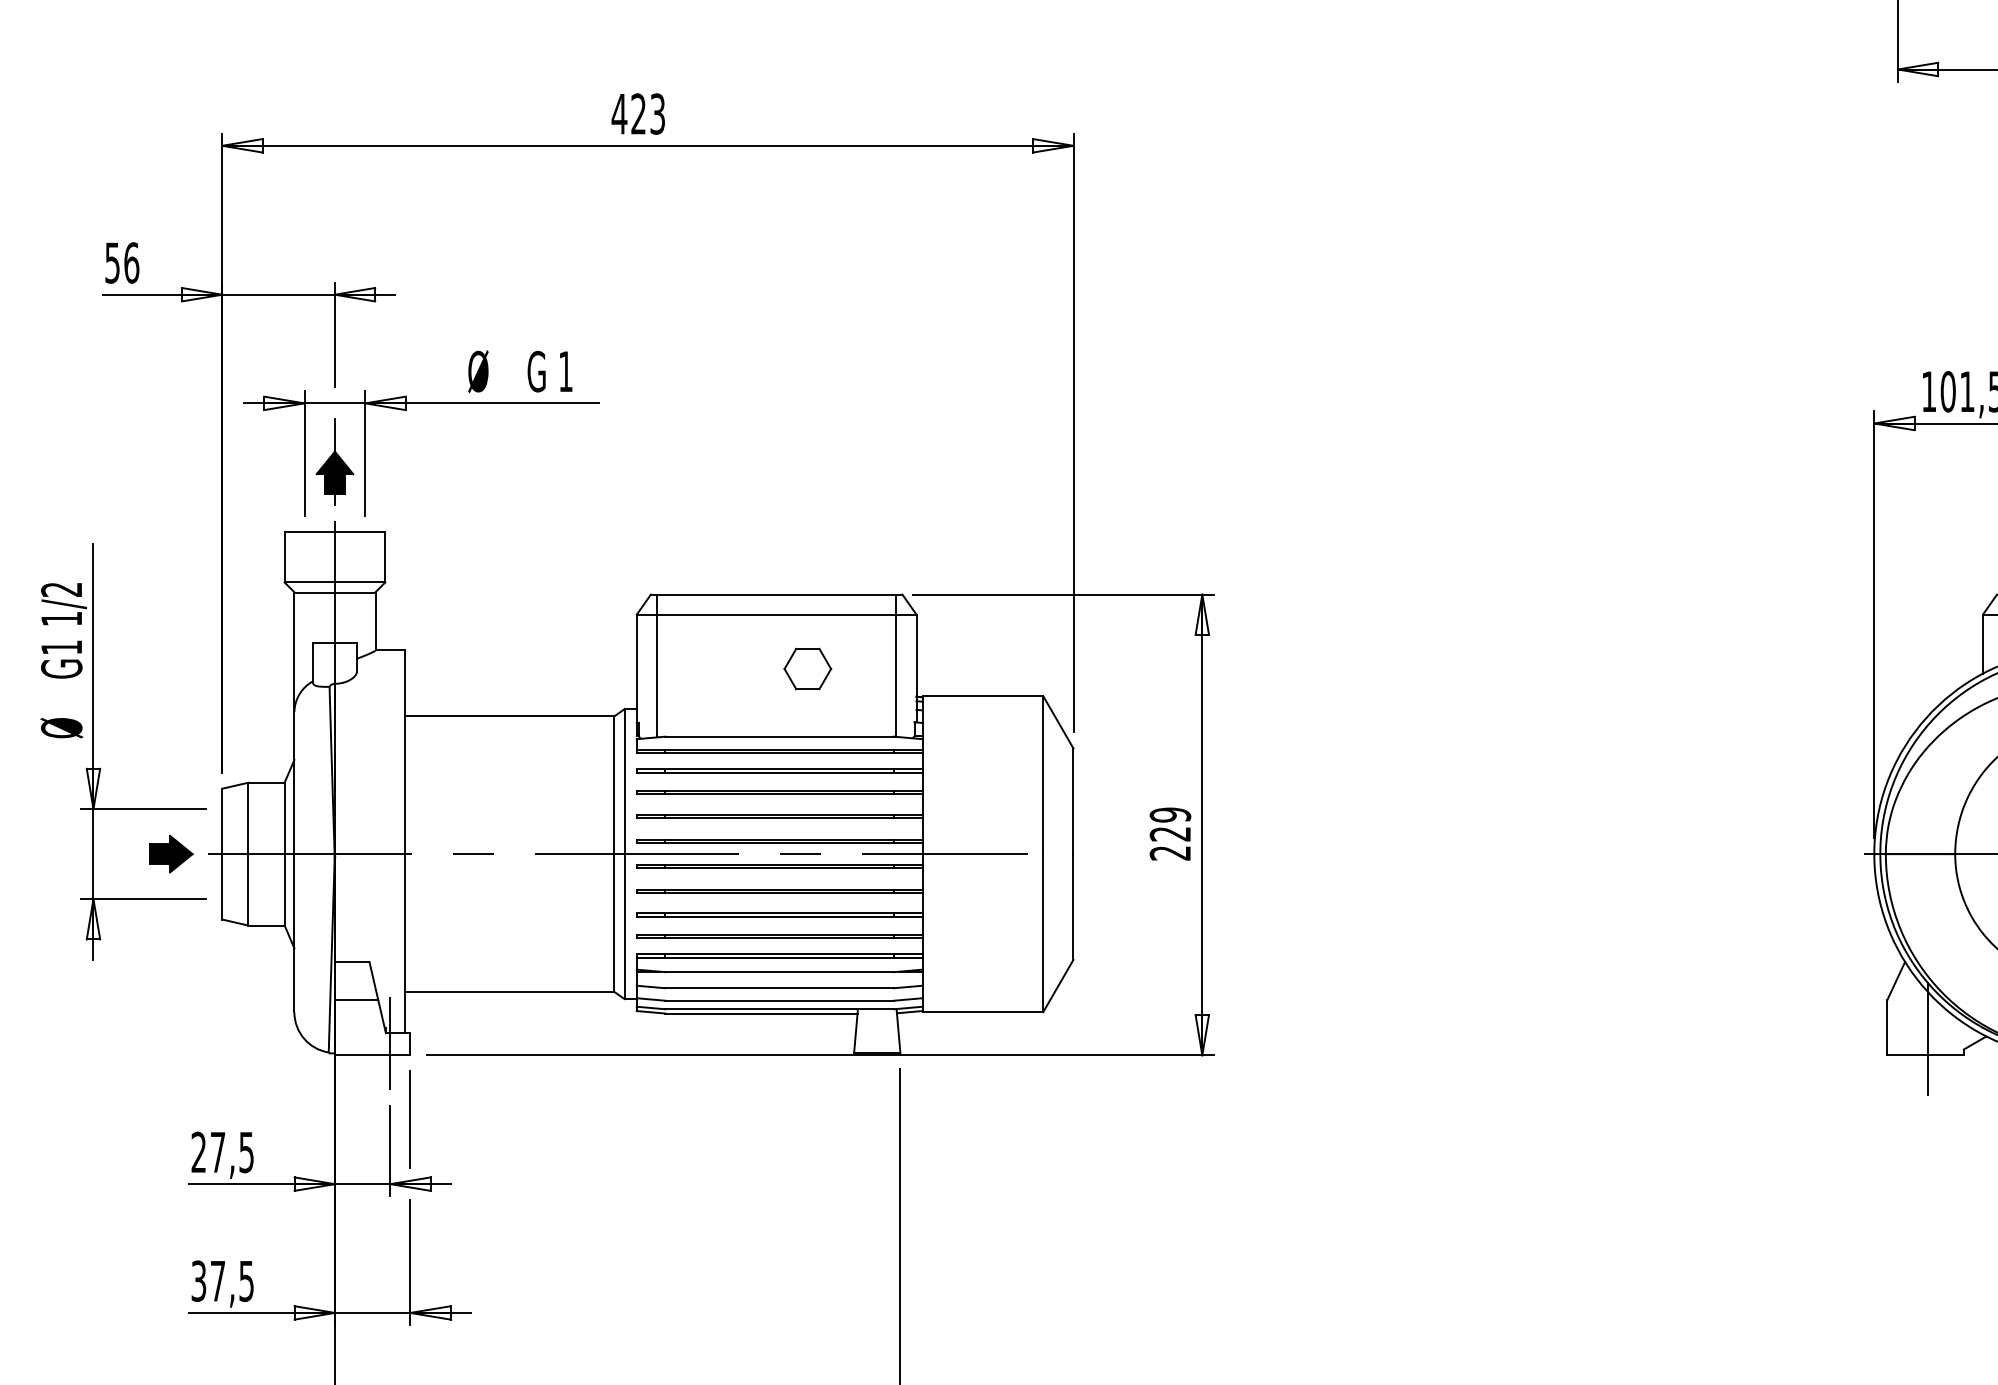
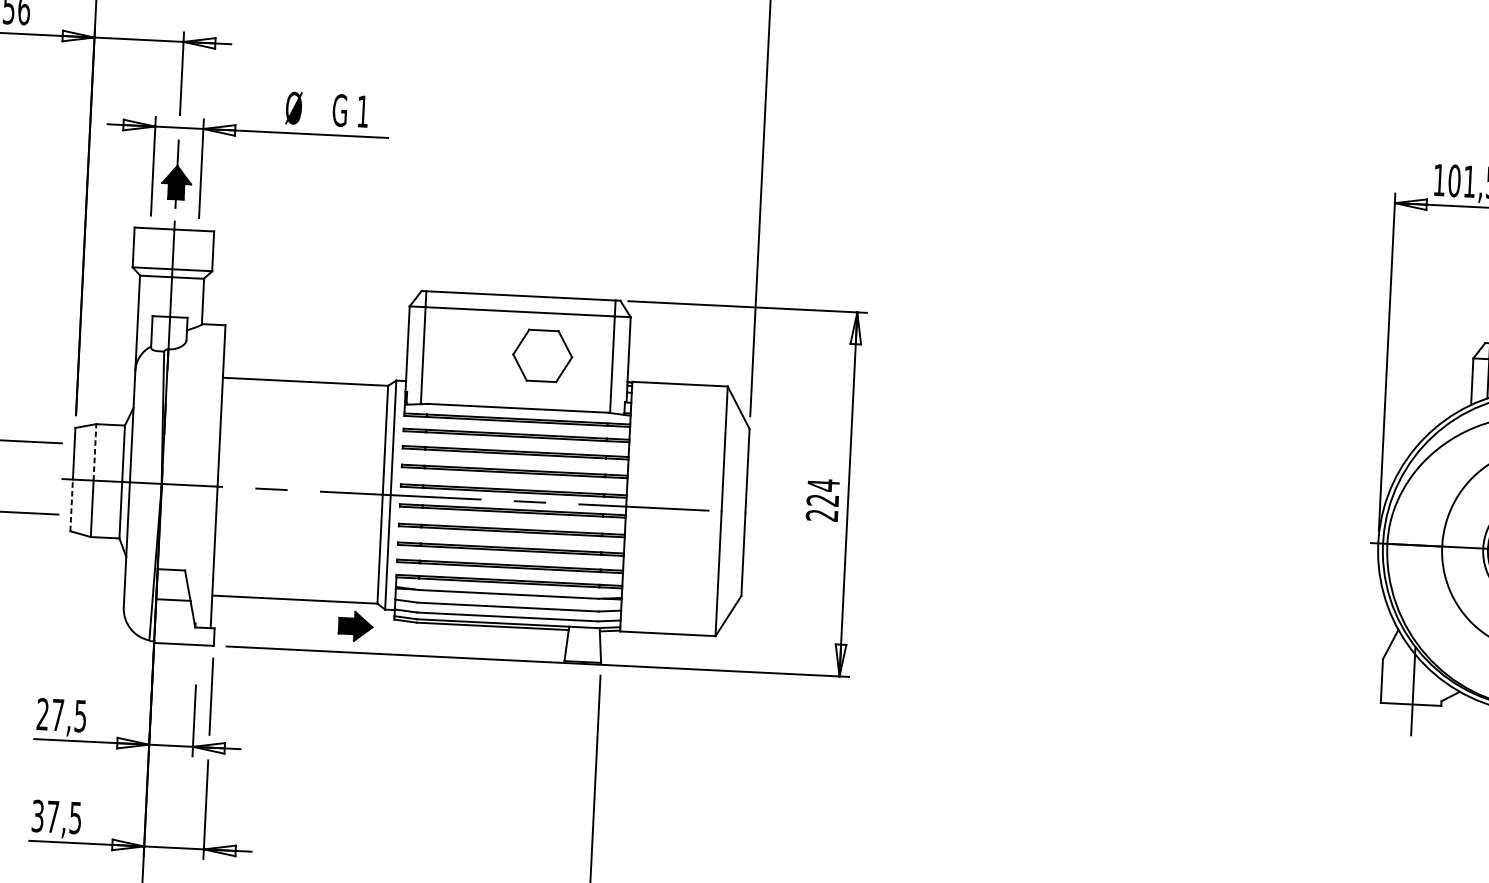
part: (807, 668) -> (542, 355), size x1.6
text: (1170, 815) -> (823, 485), 229 -> 224
line: (248, 818) -> (95, 452), solid -> dashed
part: (171, 853) -> (355, 625), moved
line: (222, 886) -> (71, 505), solid -> dashed
line: (390, 1043) -> (198, 635), removed

